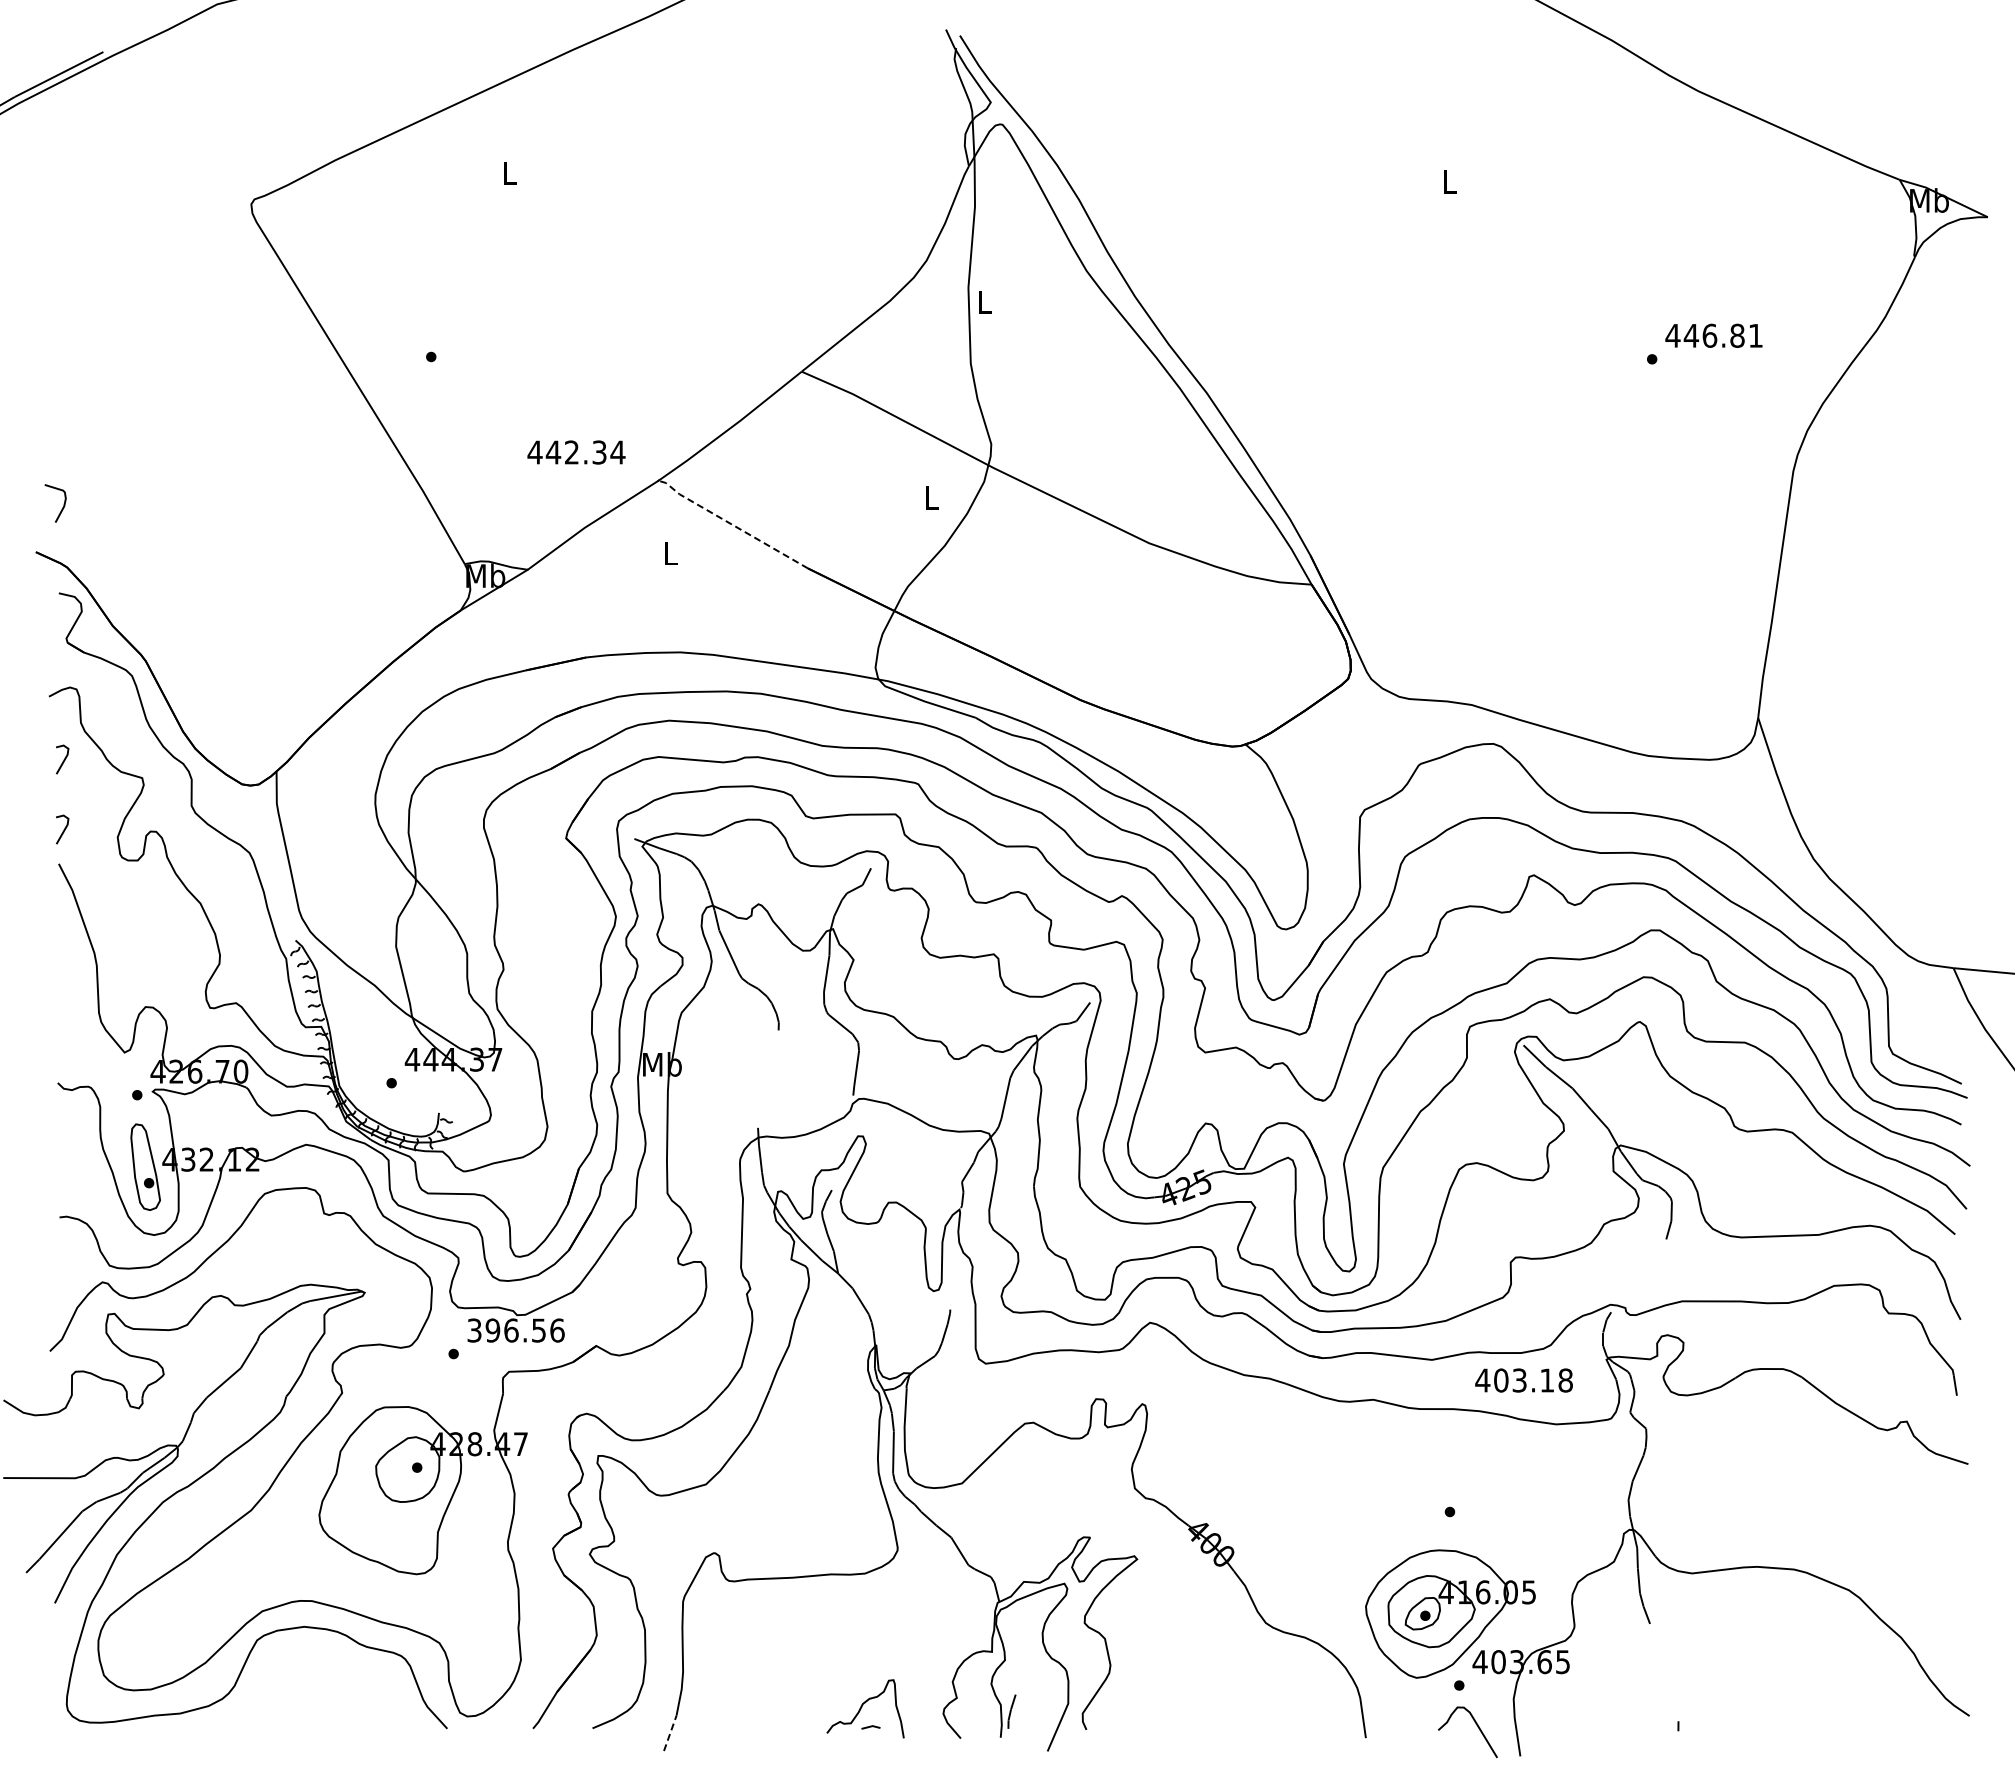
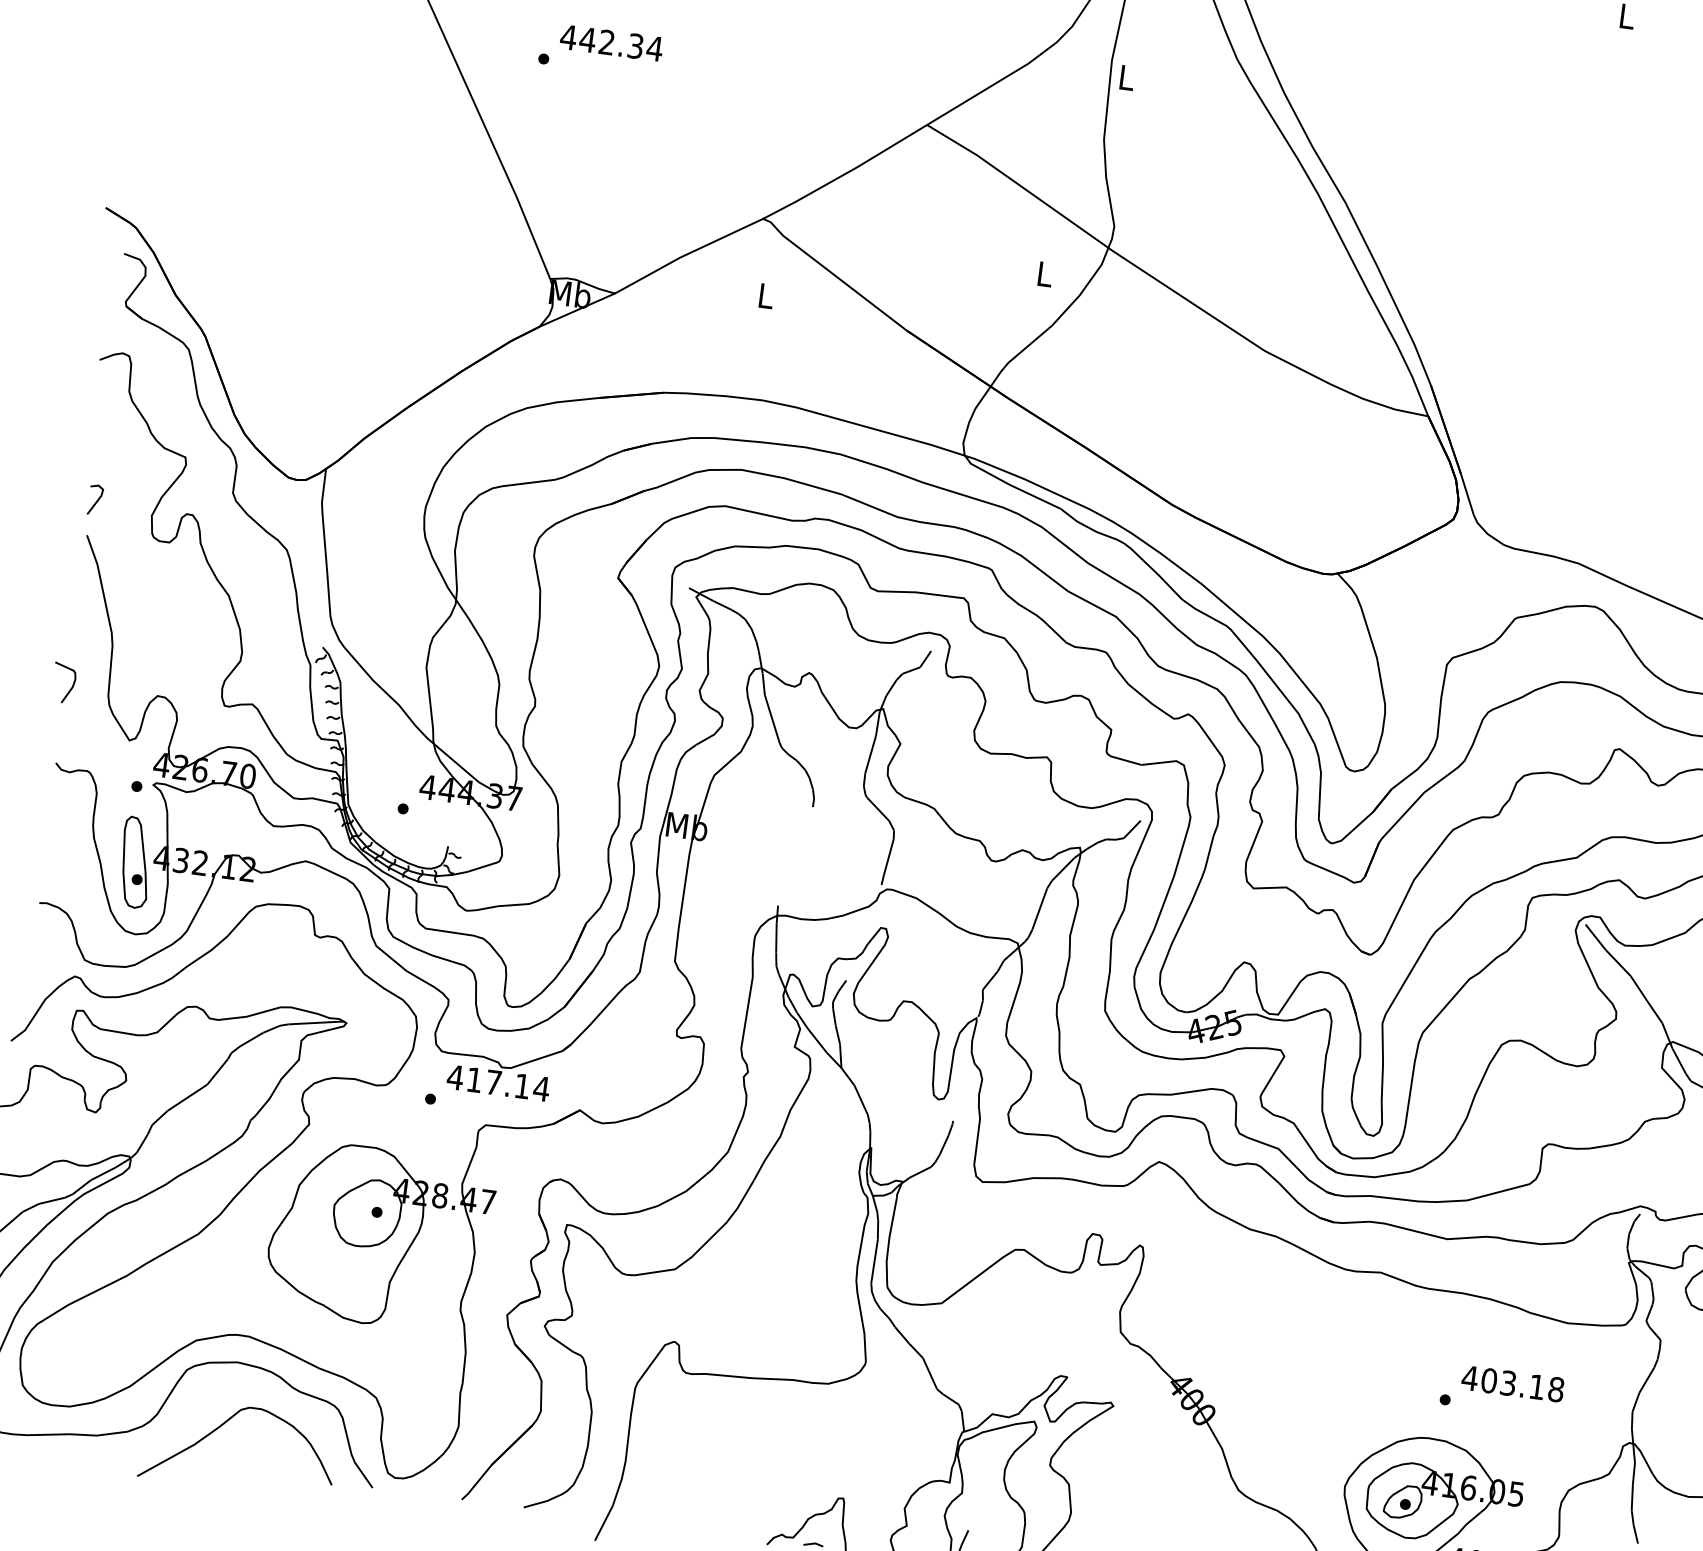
text: (576, 452) -> (611, 43), moved
curve: (63, 503) -> (72, 684), moved
line: (731, 524) -> (833, 274), dashed -> solid
line: (63, 759) -> (106, 427), removed
text: (515, 1330) -> (498, 1083), 396.56 -> 417.14
text: (1523, 1380) -> (1512, 1383), moved
curve: (297, 1688) -> (222, 1425), added
line: (670, 1733) -> (604, 1523), dashed -> solid

